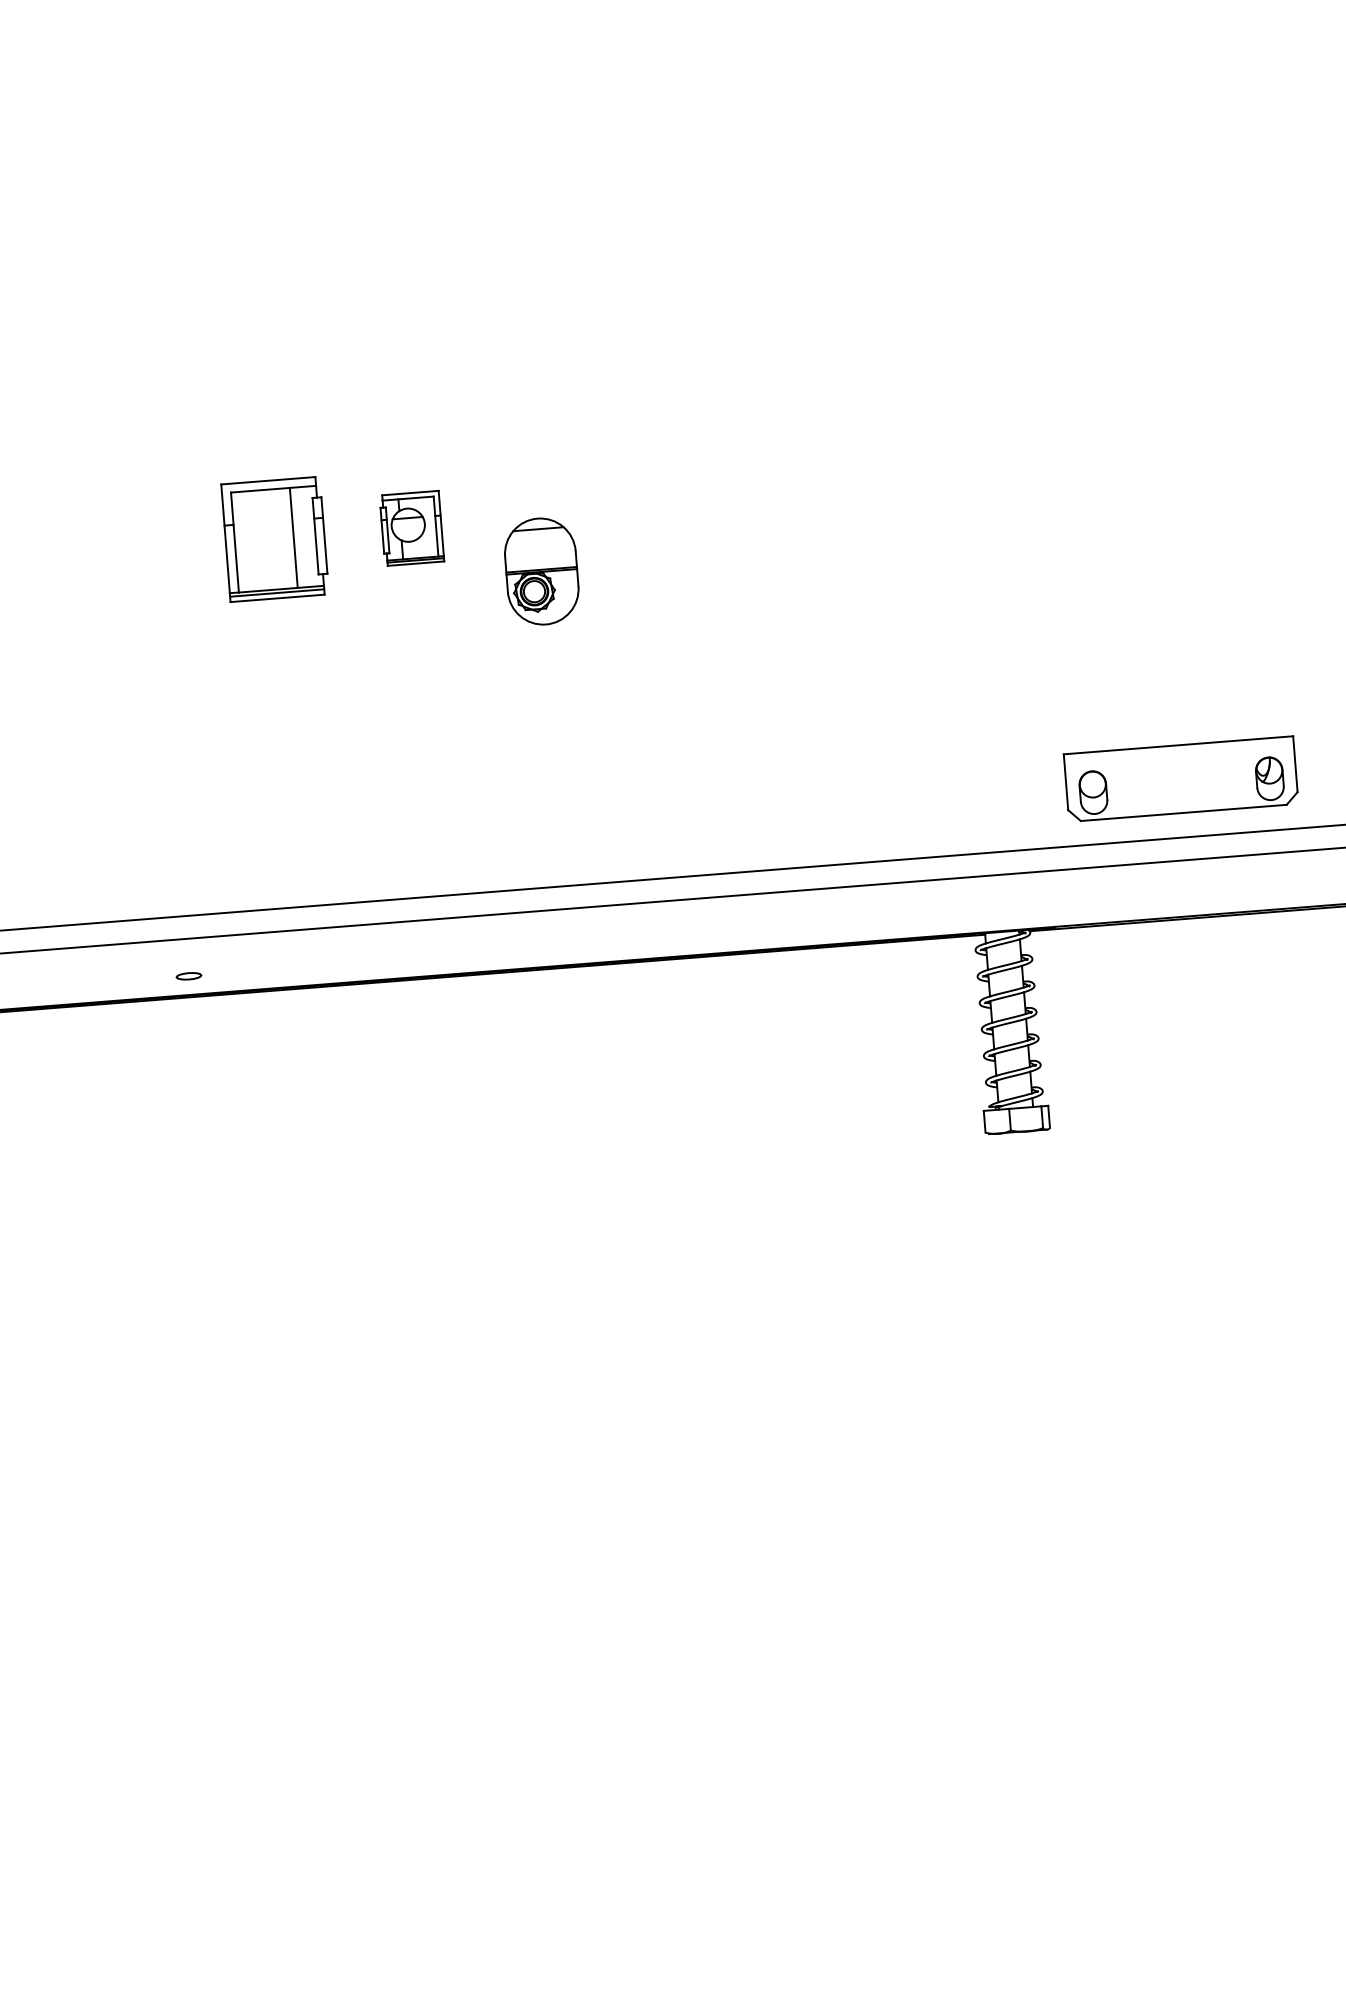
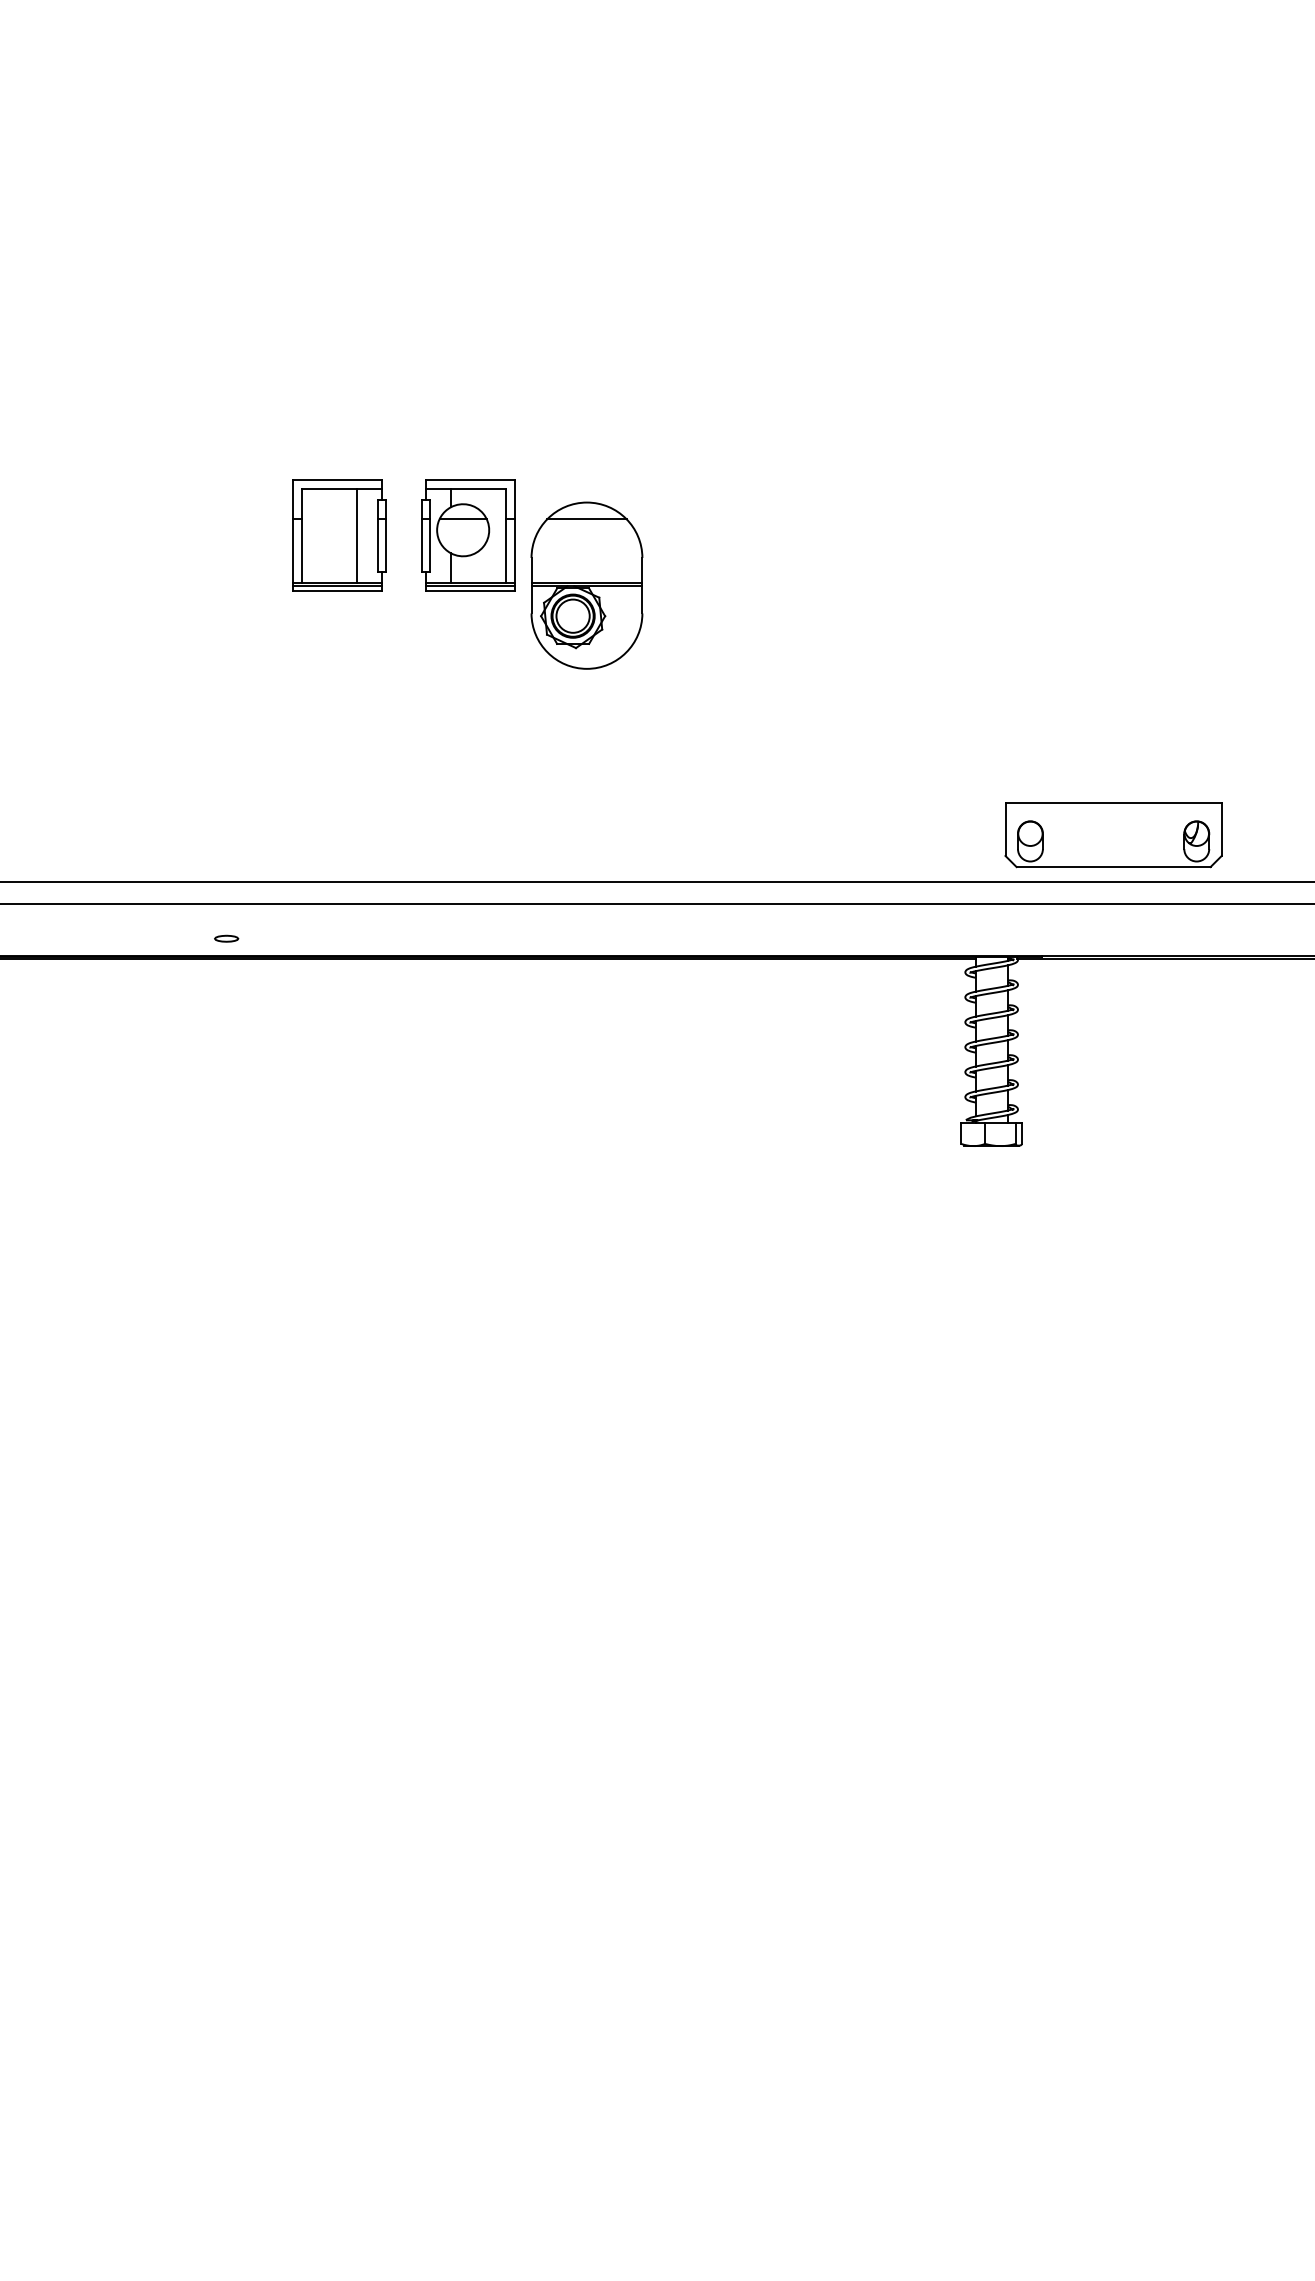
part: (411, 528) -> (468, 535), size x1.67
part: (541, 571) -> (586, 585), size x1.67
part: (1181, 779) -> (1113, 835), moved

